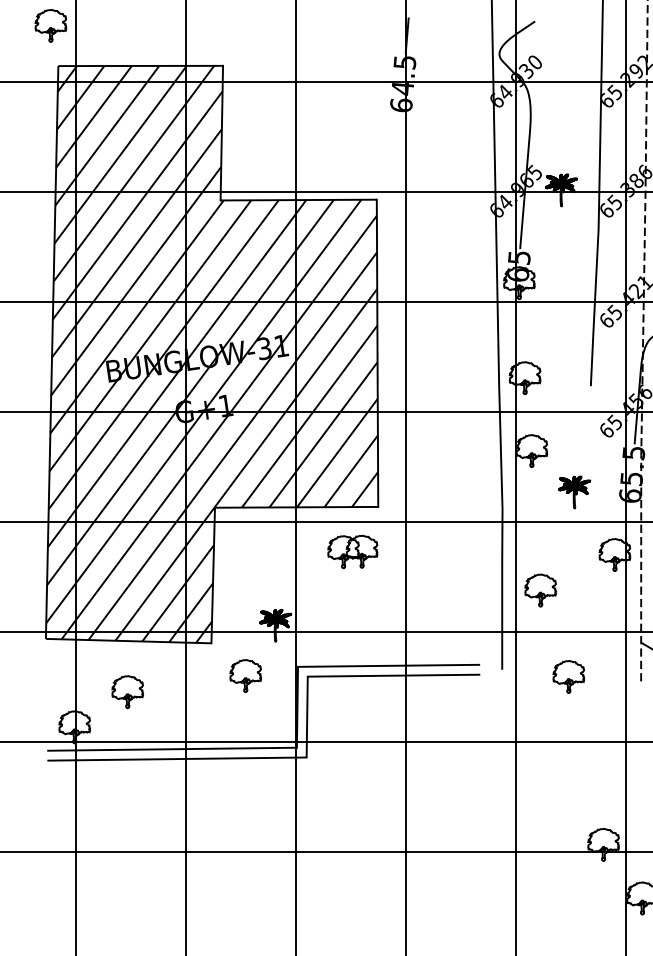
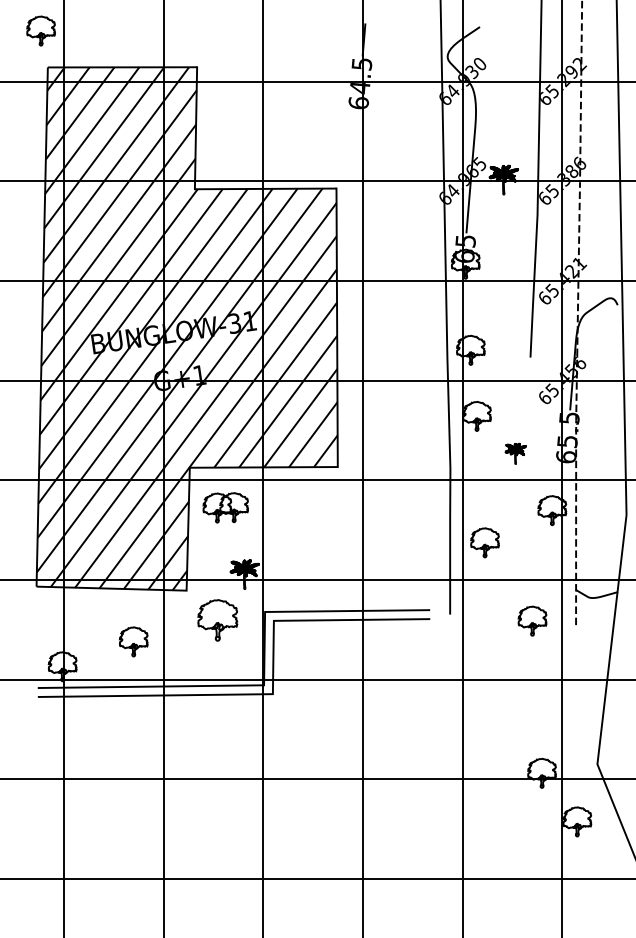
part: (574, 492) -> (515, 453), size x0.7
part: (352, 551) -> (225, 507), moved
part: (245, 675) -> (217, 619), size x1.4
part: (568, 676) -> (532, 620), moved
part: (127, 691) -> (133, 641), moved

